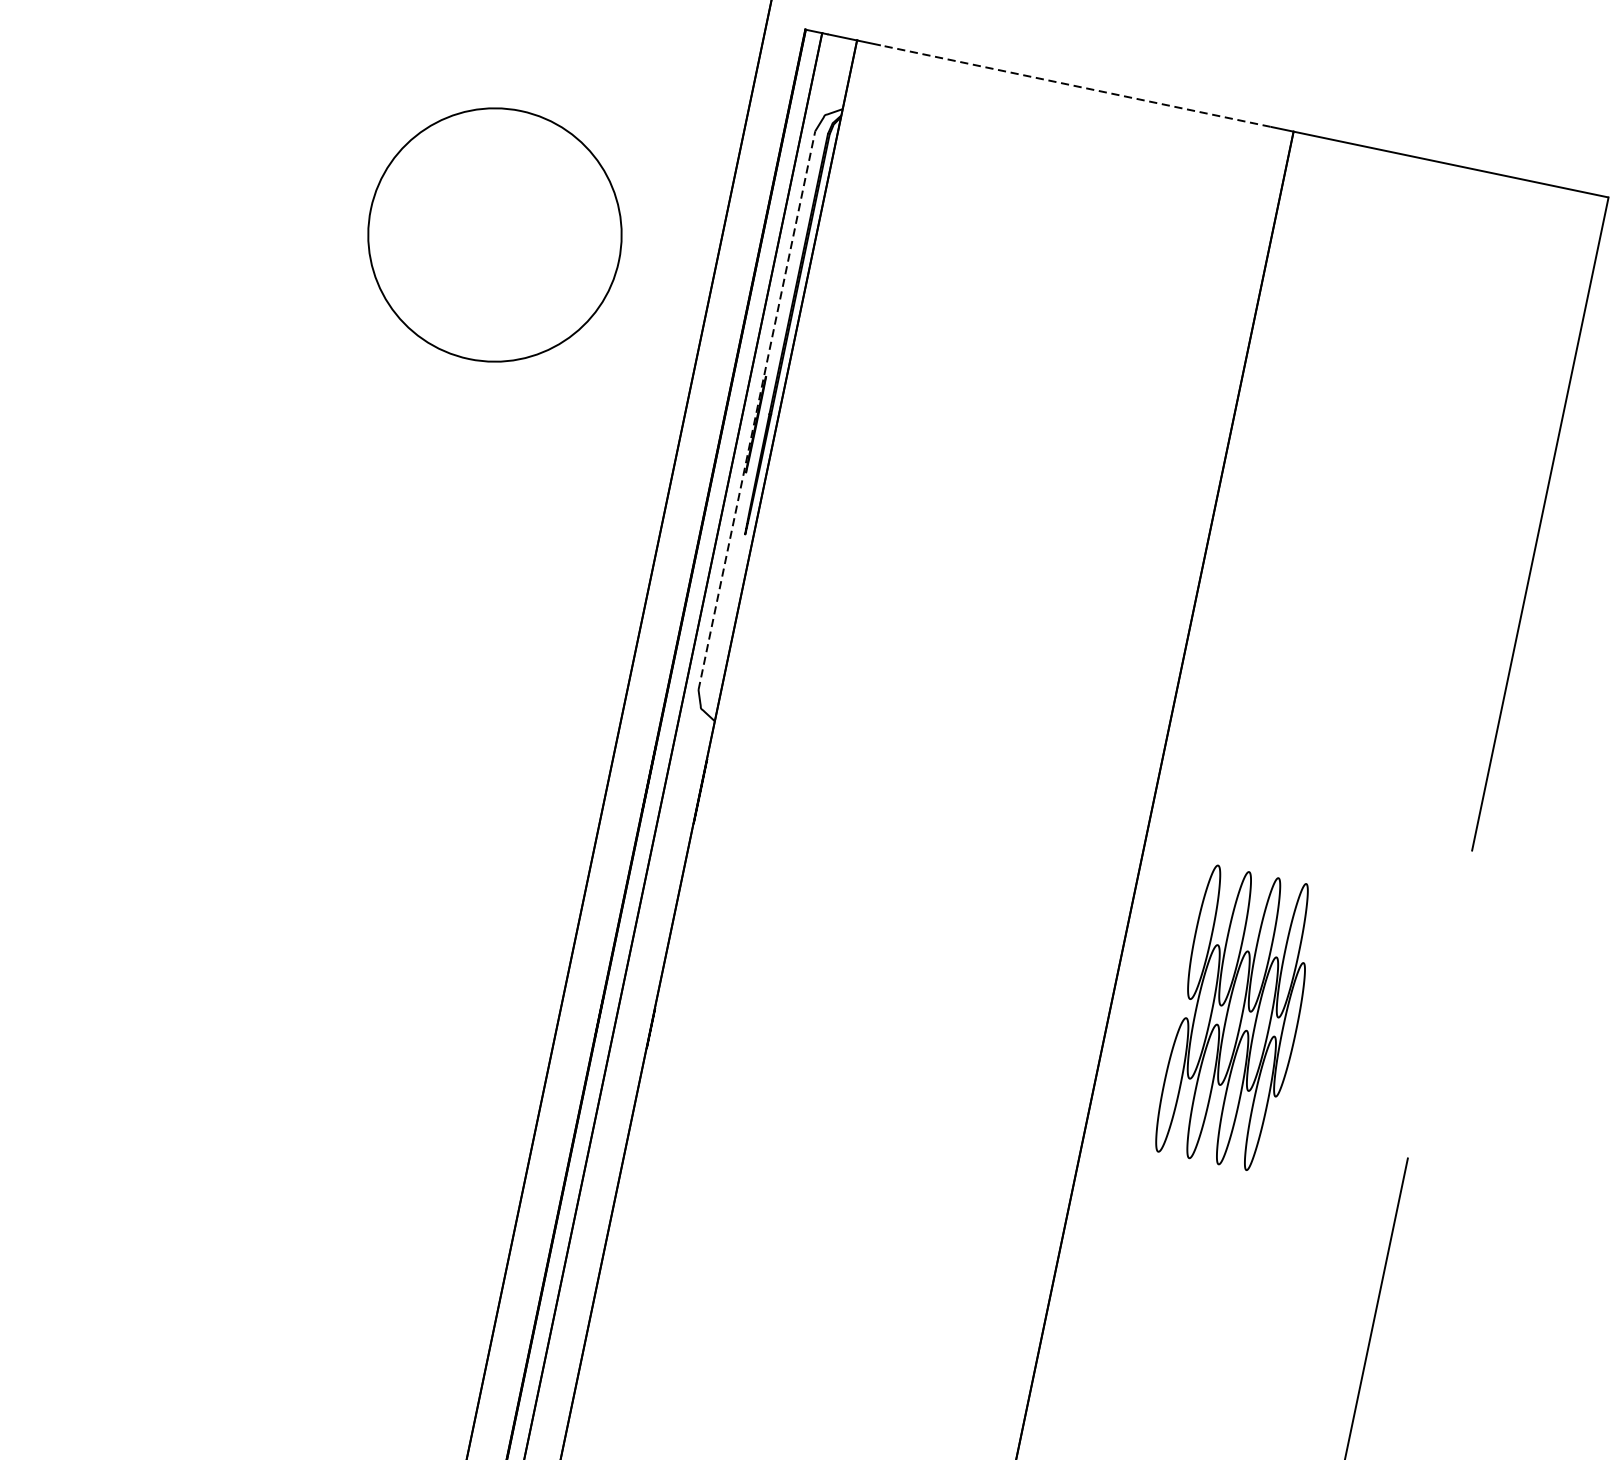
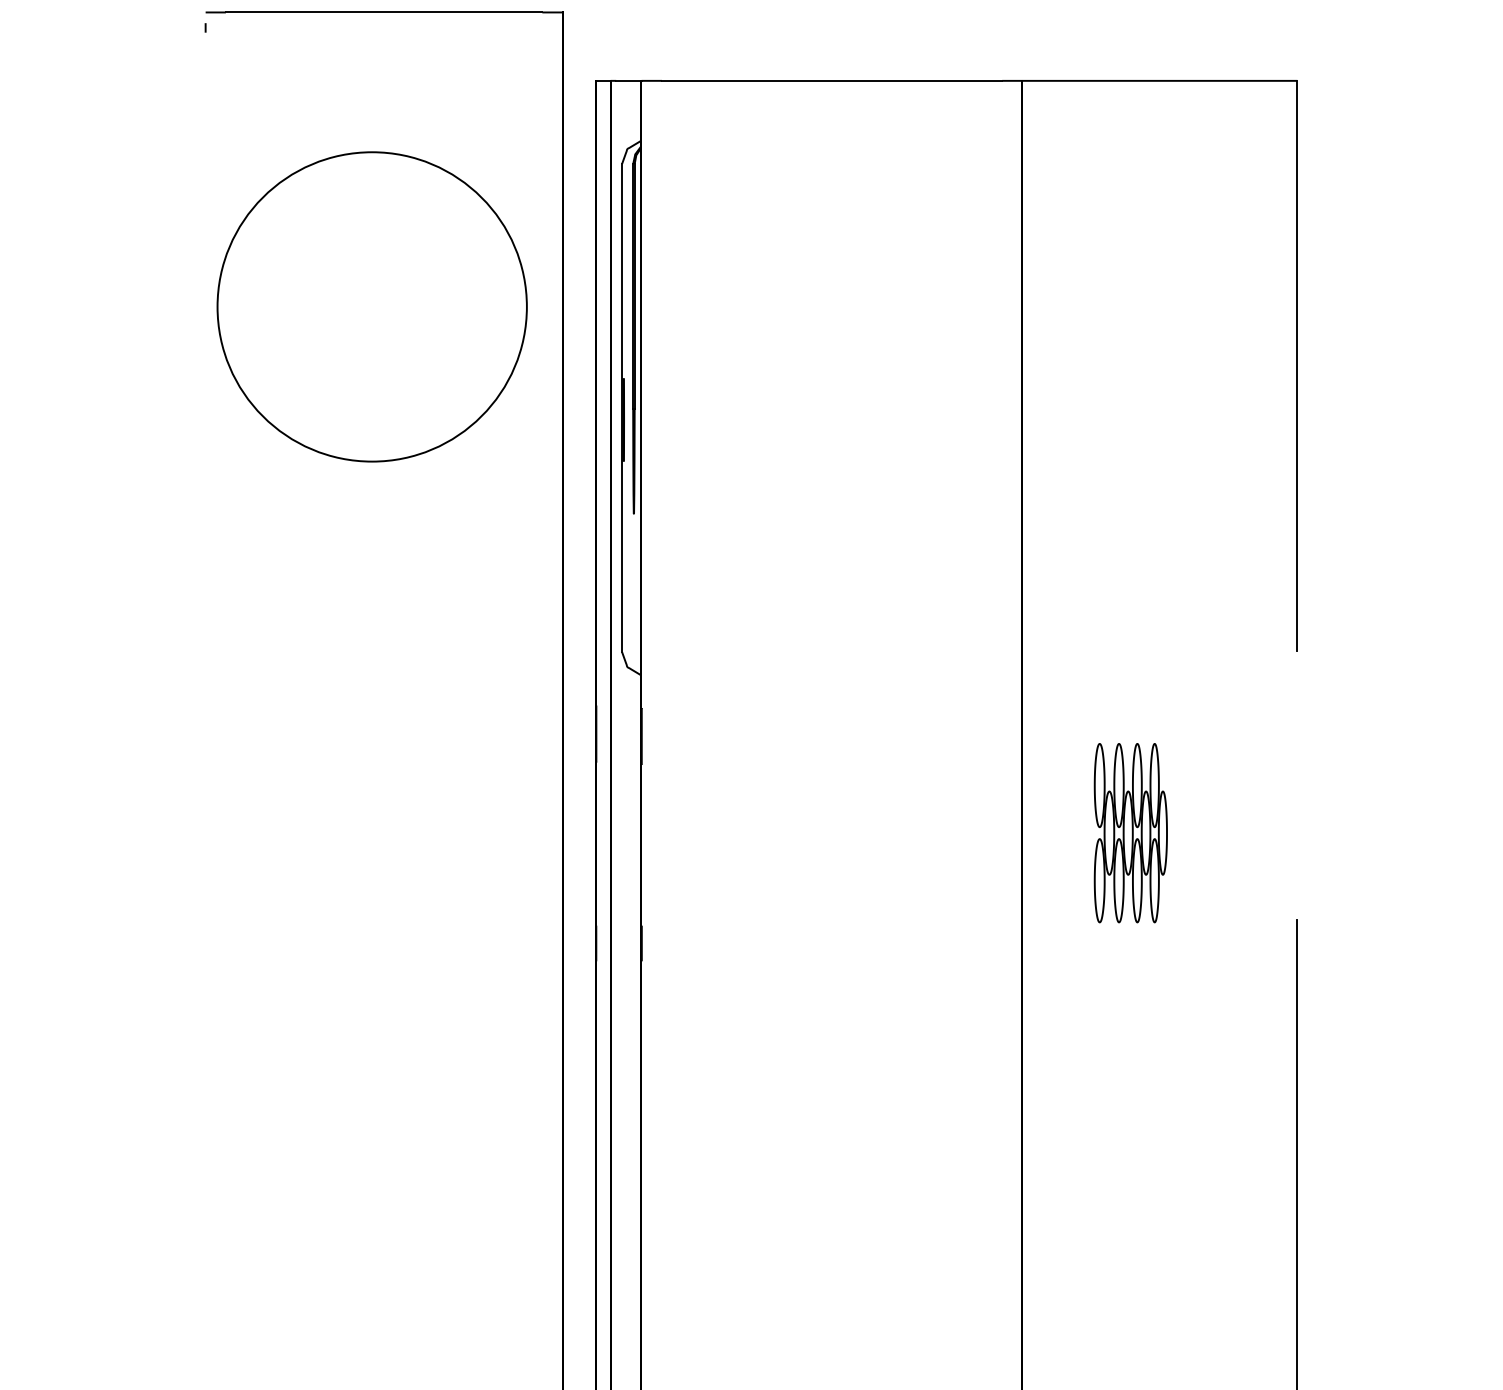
line: (1075, 85) -> (831, 80), dashed -> solid
circle: (494, 234) -> (371, 306), size x1.43
line: (757, 411) -> (622, 408), dashed -> solid
part: (1237, 1019) -> (1130, 833), size x0.71

